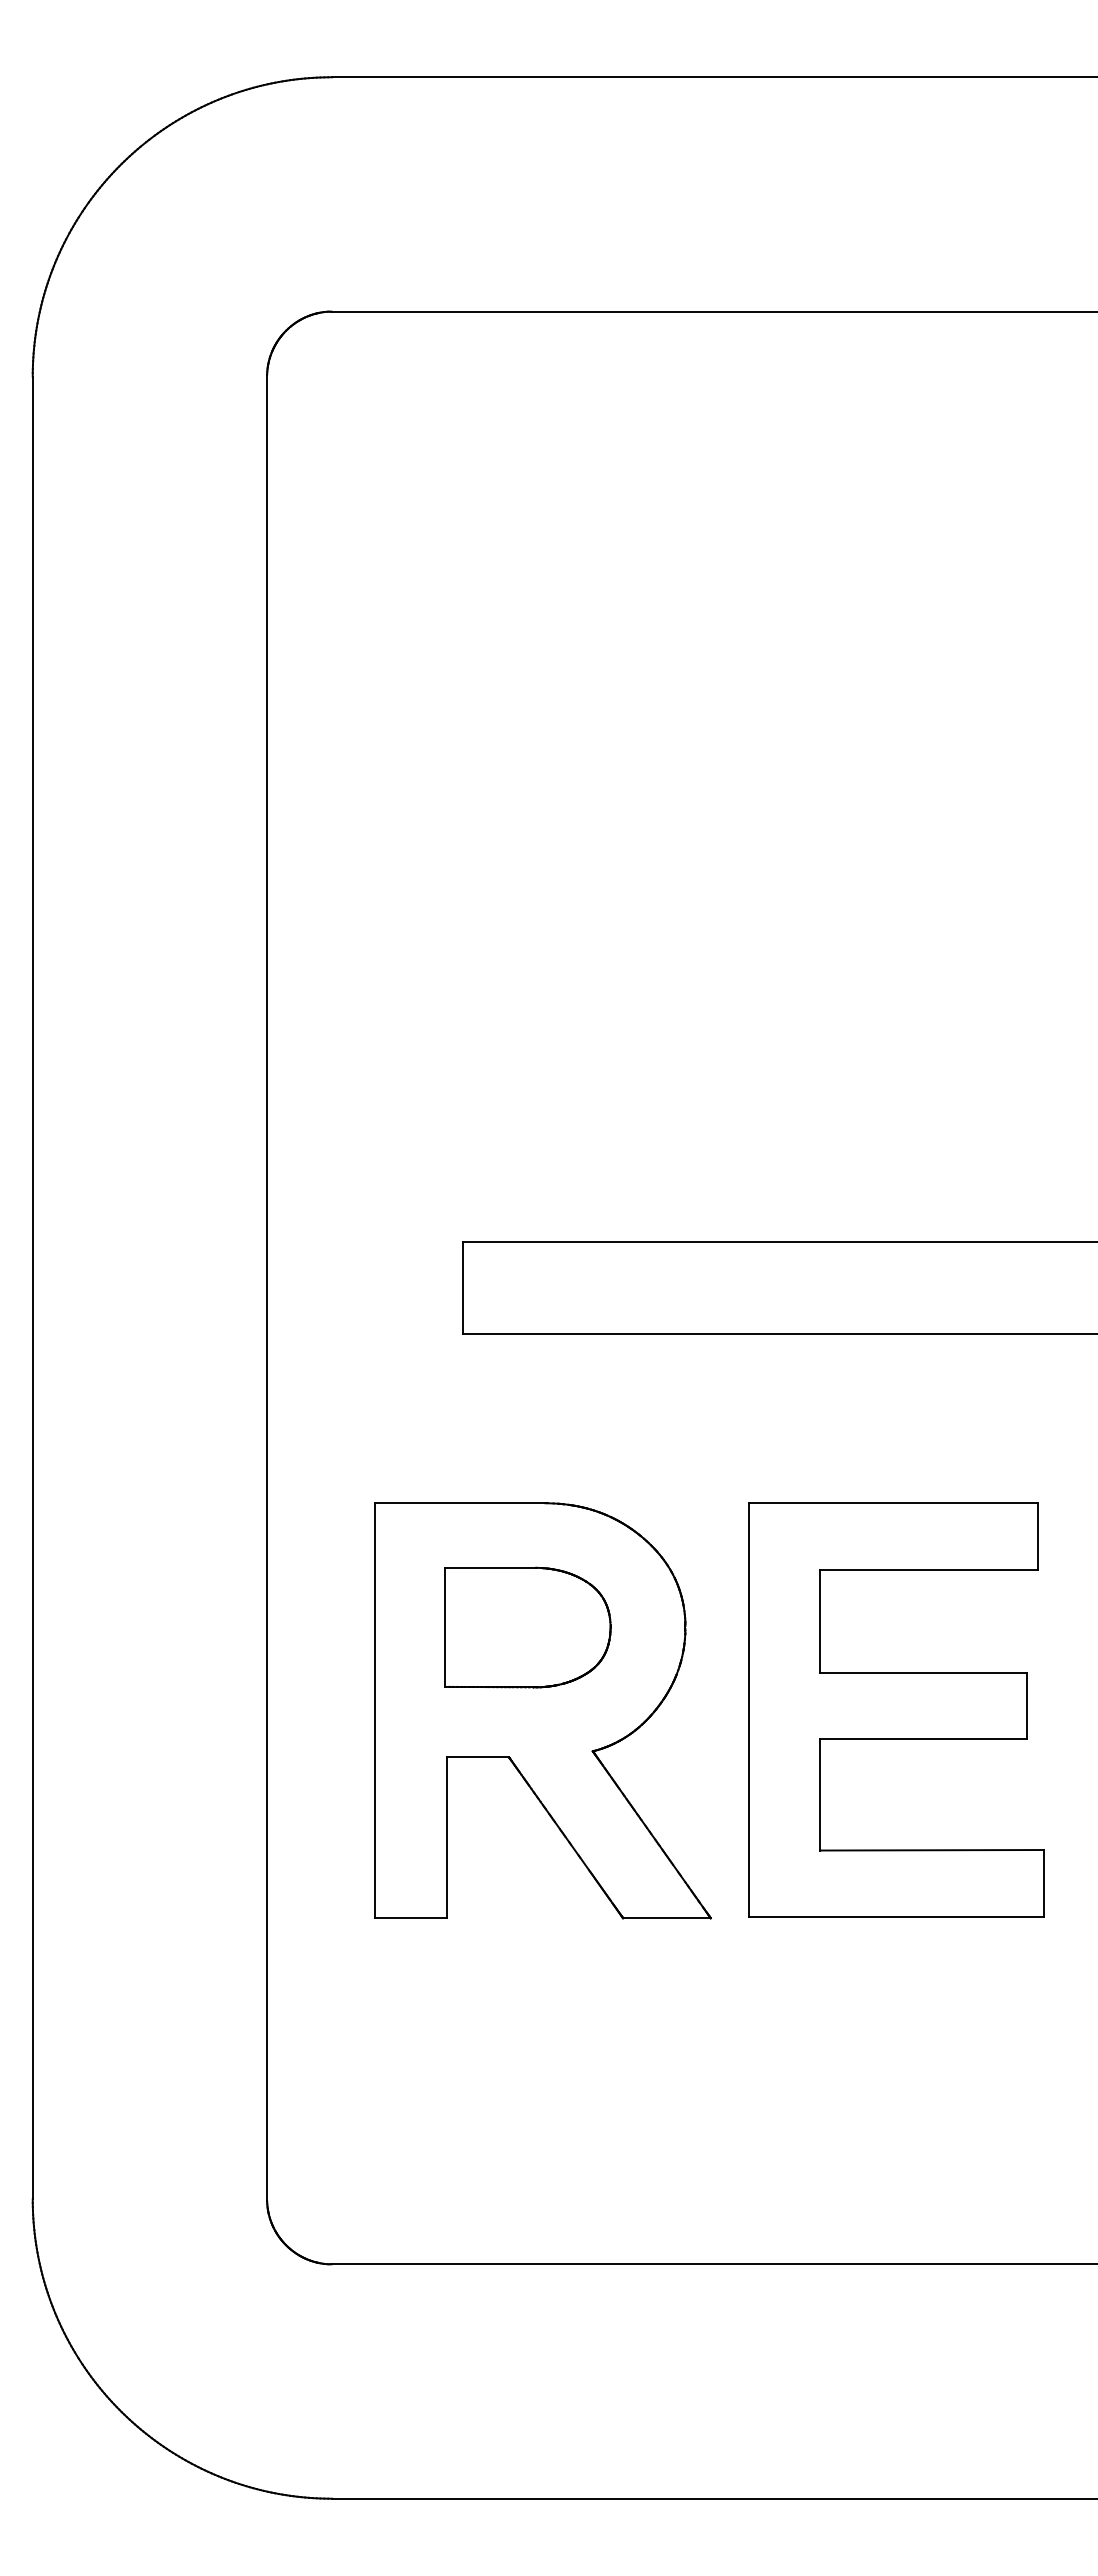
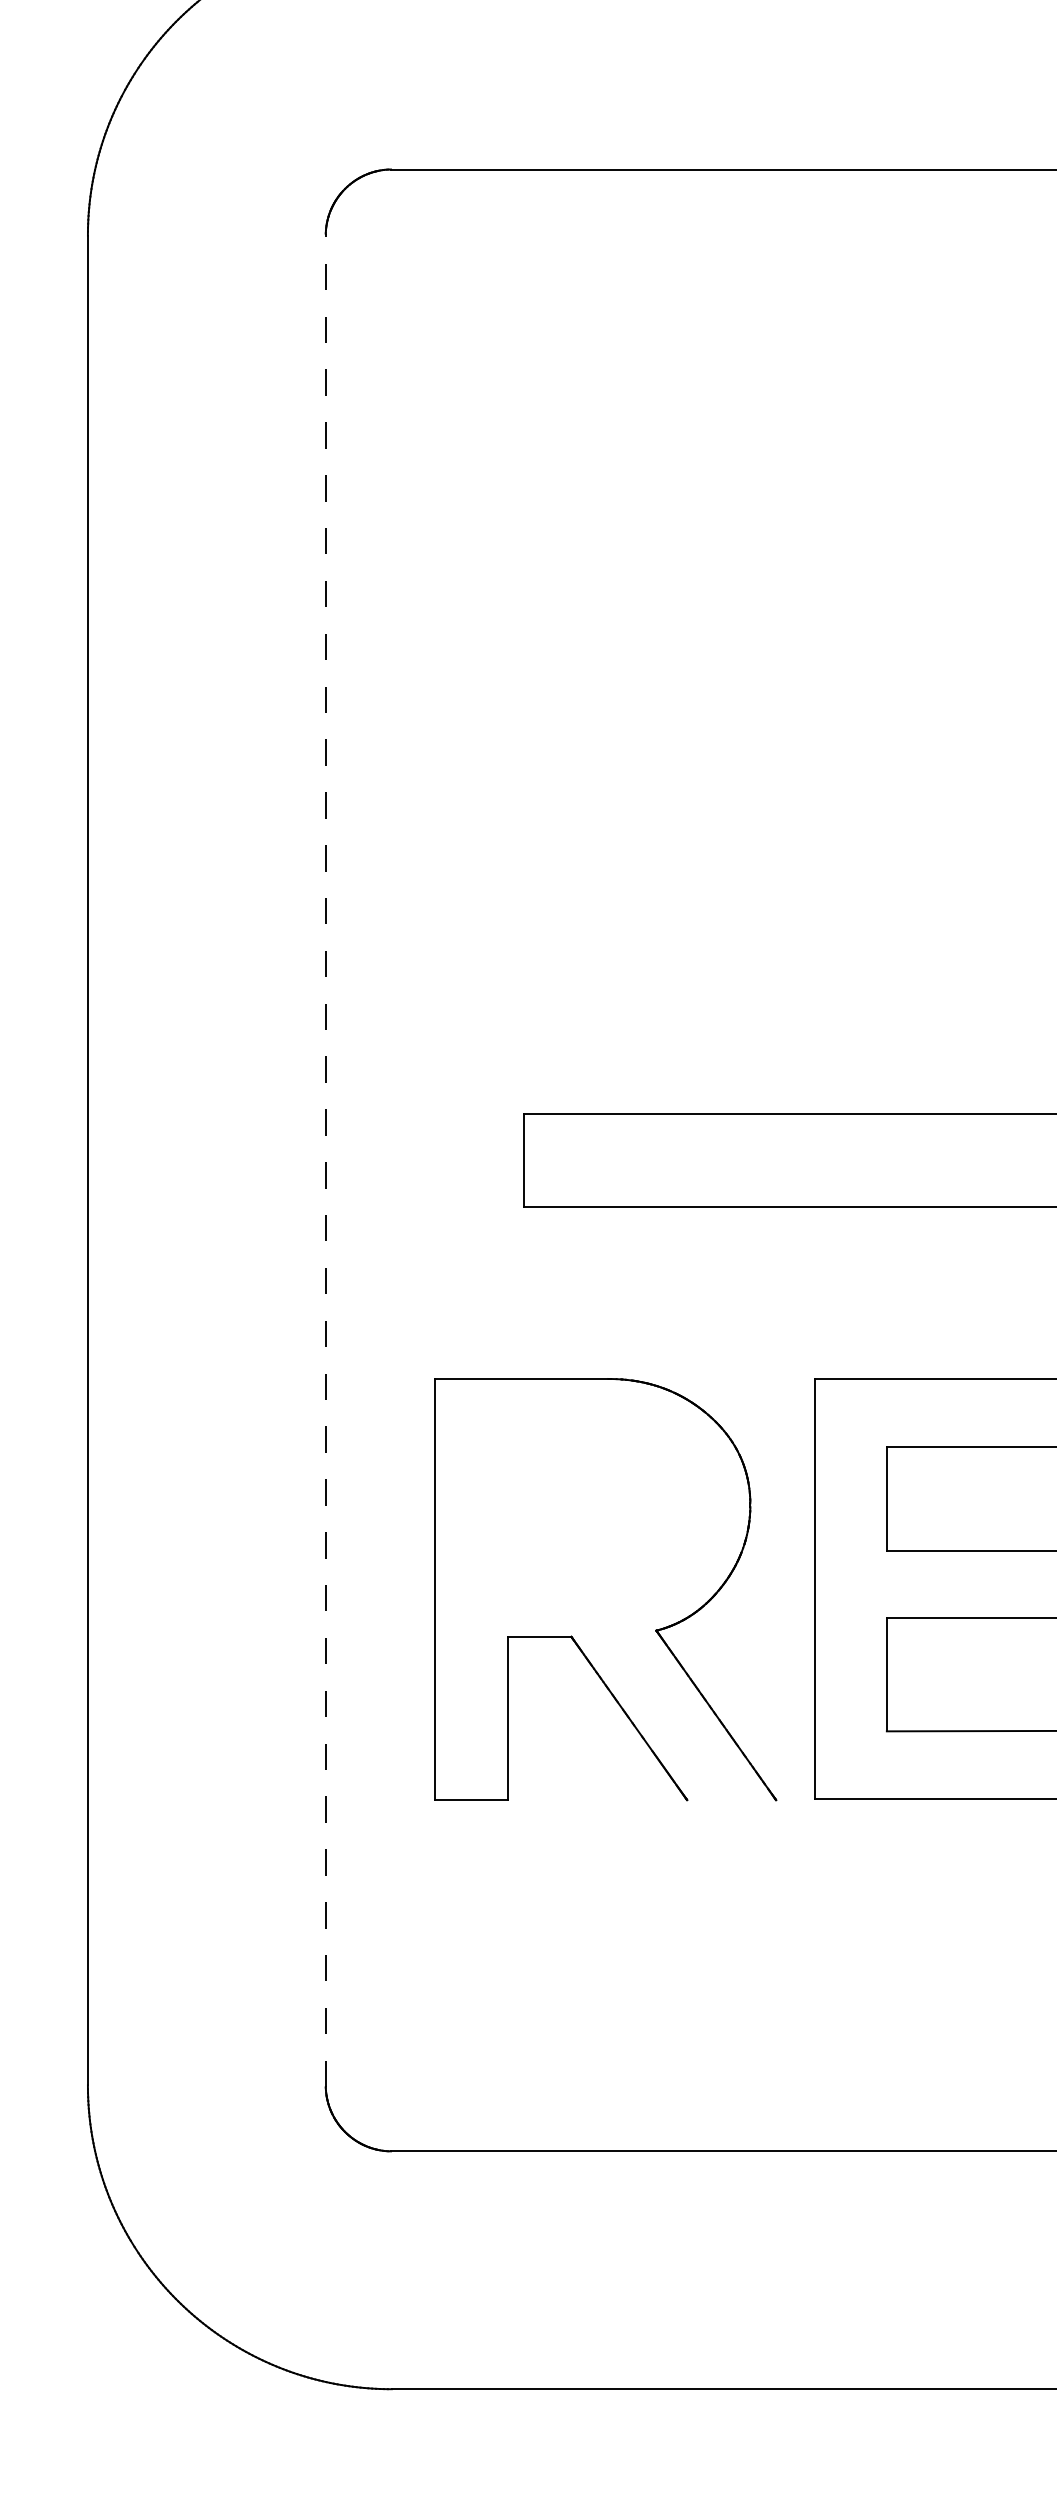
line: (267, 1288) -> (326, 1160), solid -> dashed
part: (527, 1627) -> (590, 1505), removed
line: (666, 1918) -> (731, 1800), removed

